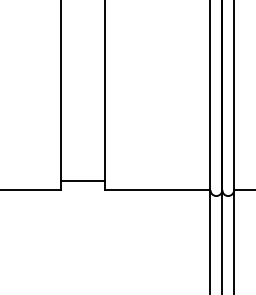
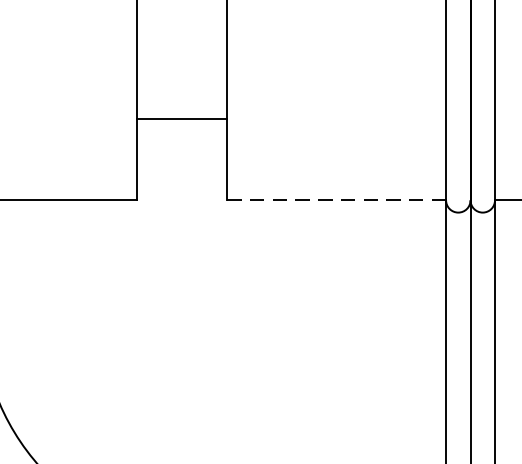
line: (82, 180) -> (181, 118), moved
line: (157, 190) -> (336, 201), solid -> dashed

